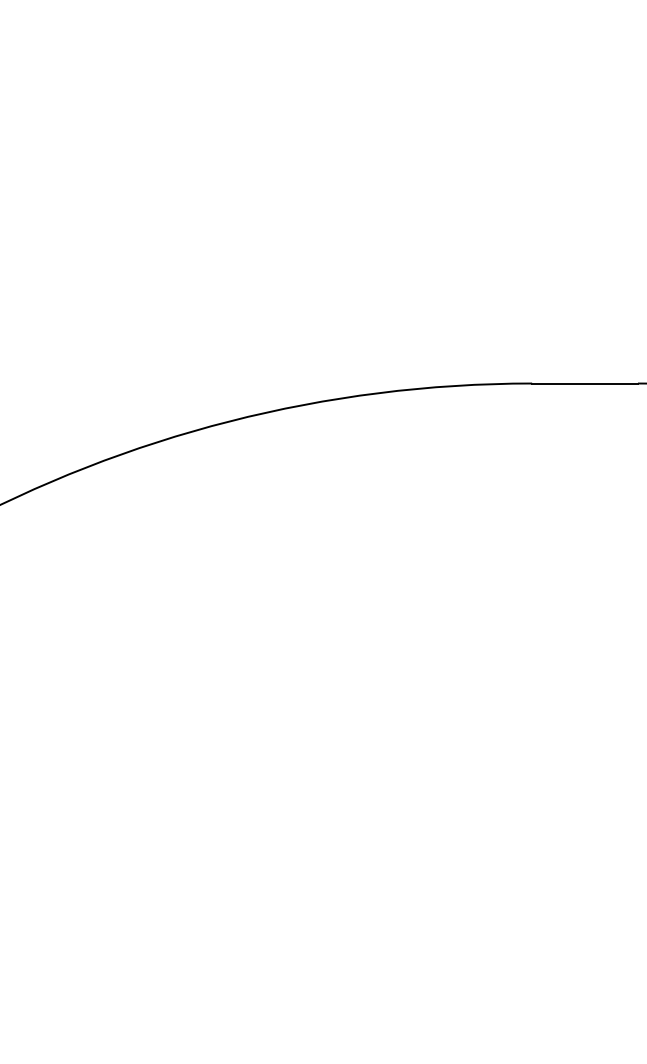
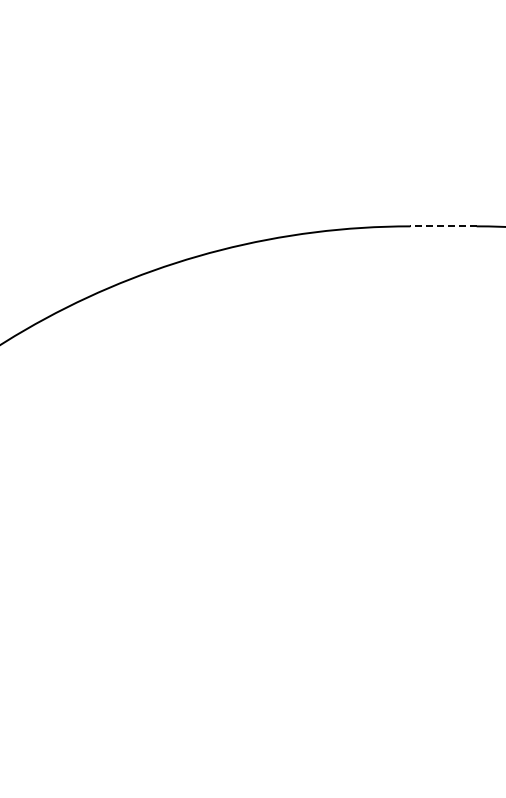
line: (585, 383) -> (443, 226), solid -> dashed

